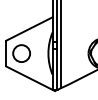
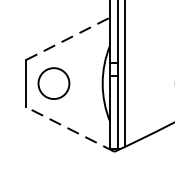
line: (29, 29) -> (68, 39), solid -> dashed
line: (30, 78) -> (70, 128), solid -> dashed

